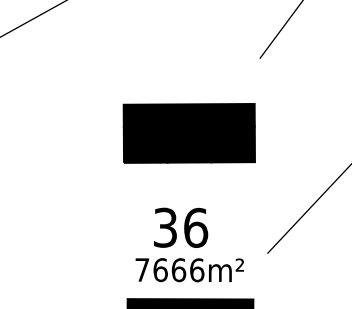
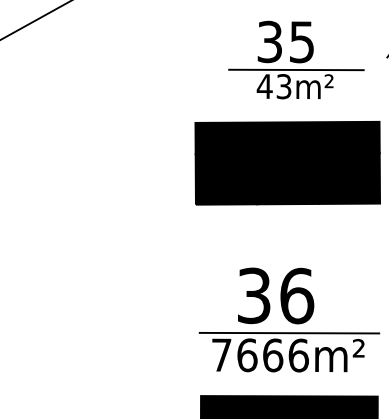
part: (195, 59) -> (296, 59), added
line: (190, 254) -> (289, 333), added

